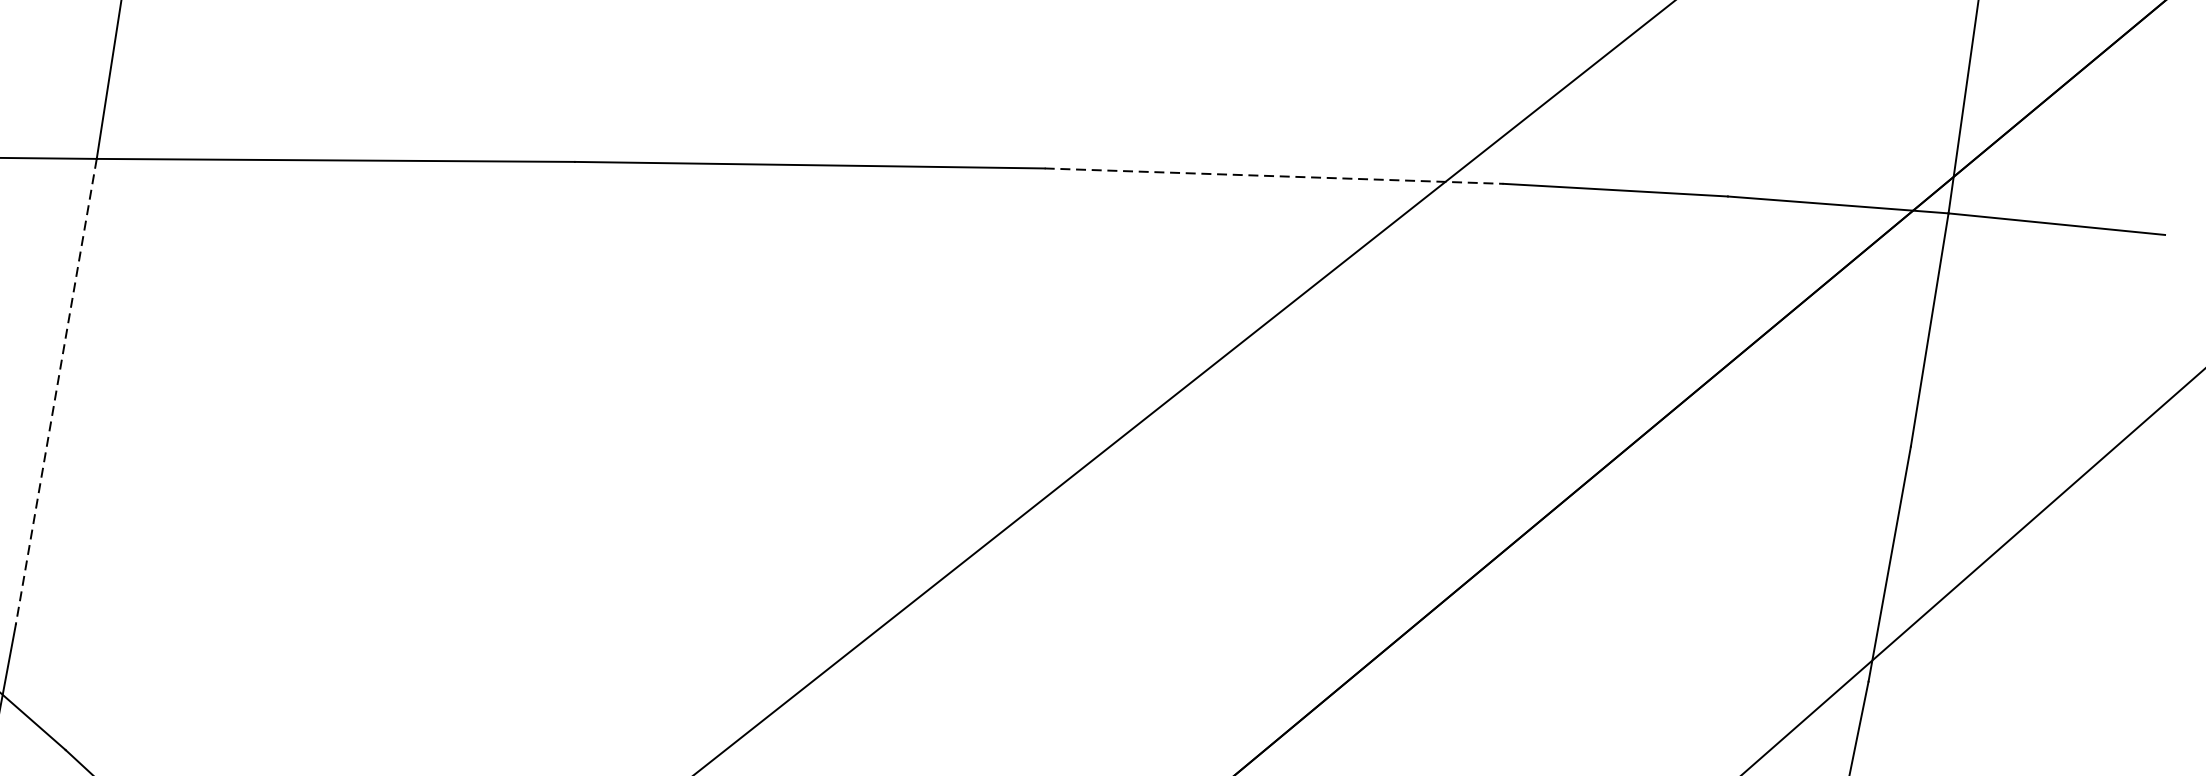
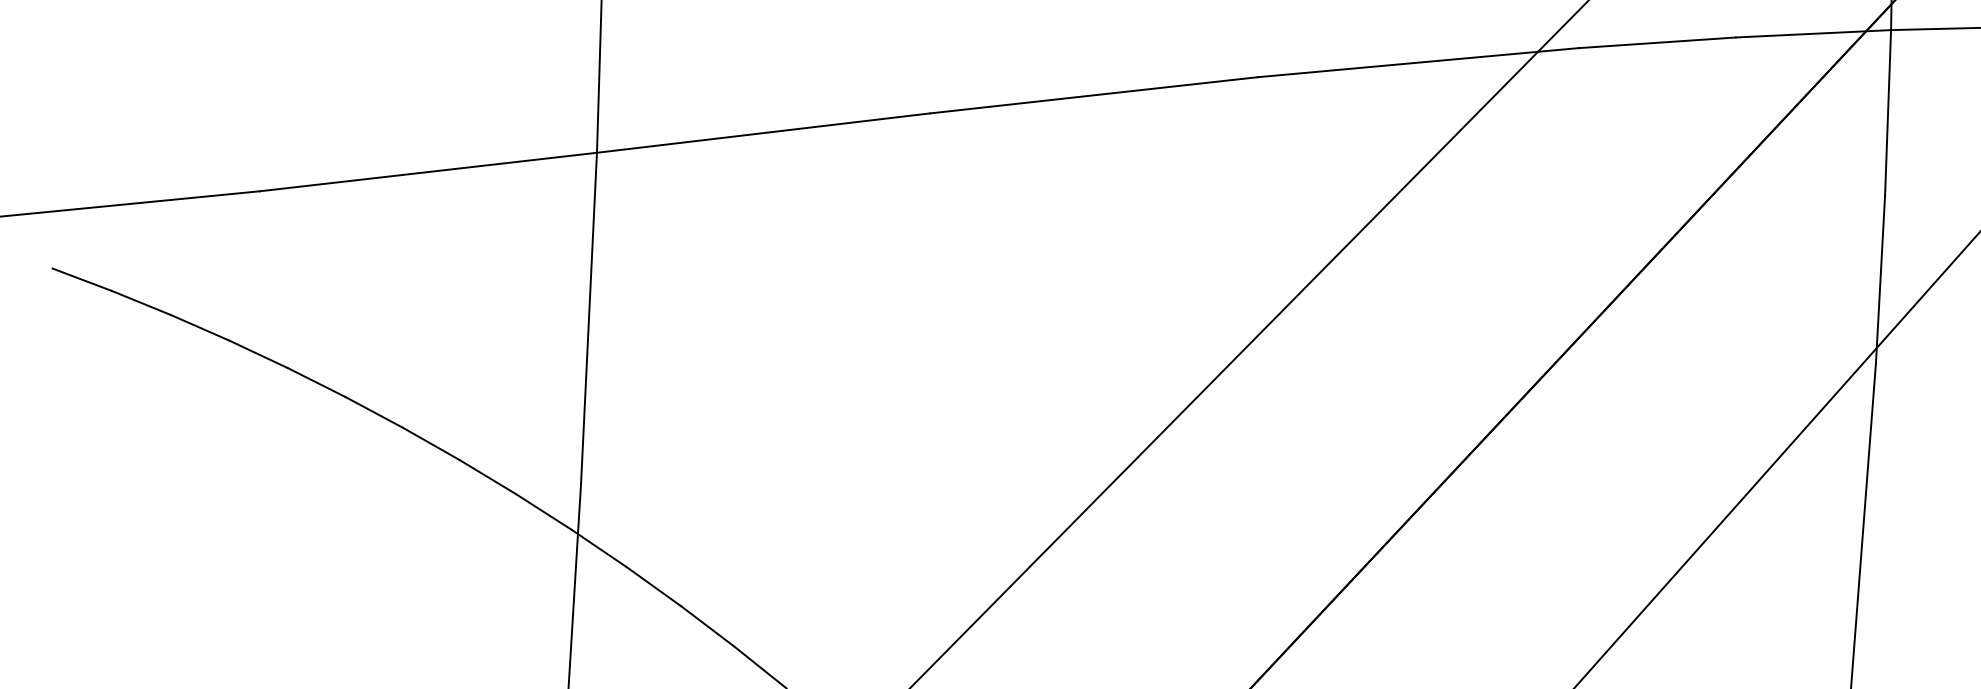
line: (1274, 175) -> (1418, 62), dashed -> solid
line: (56, 391) -> (589, 318), dashed -> solid

